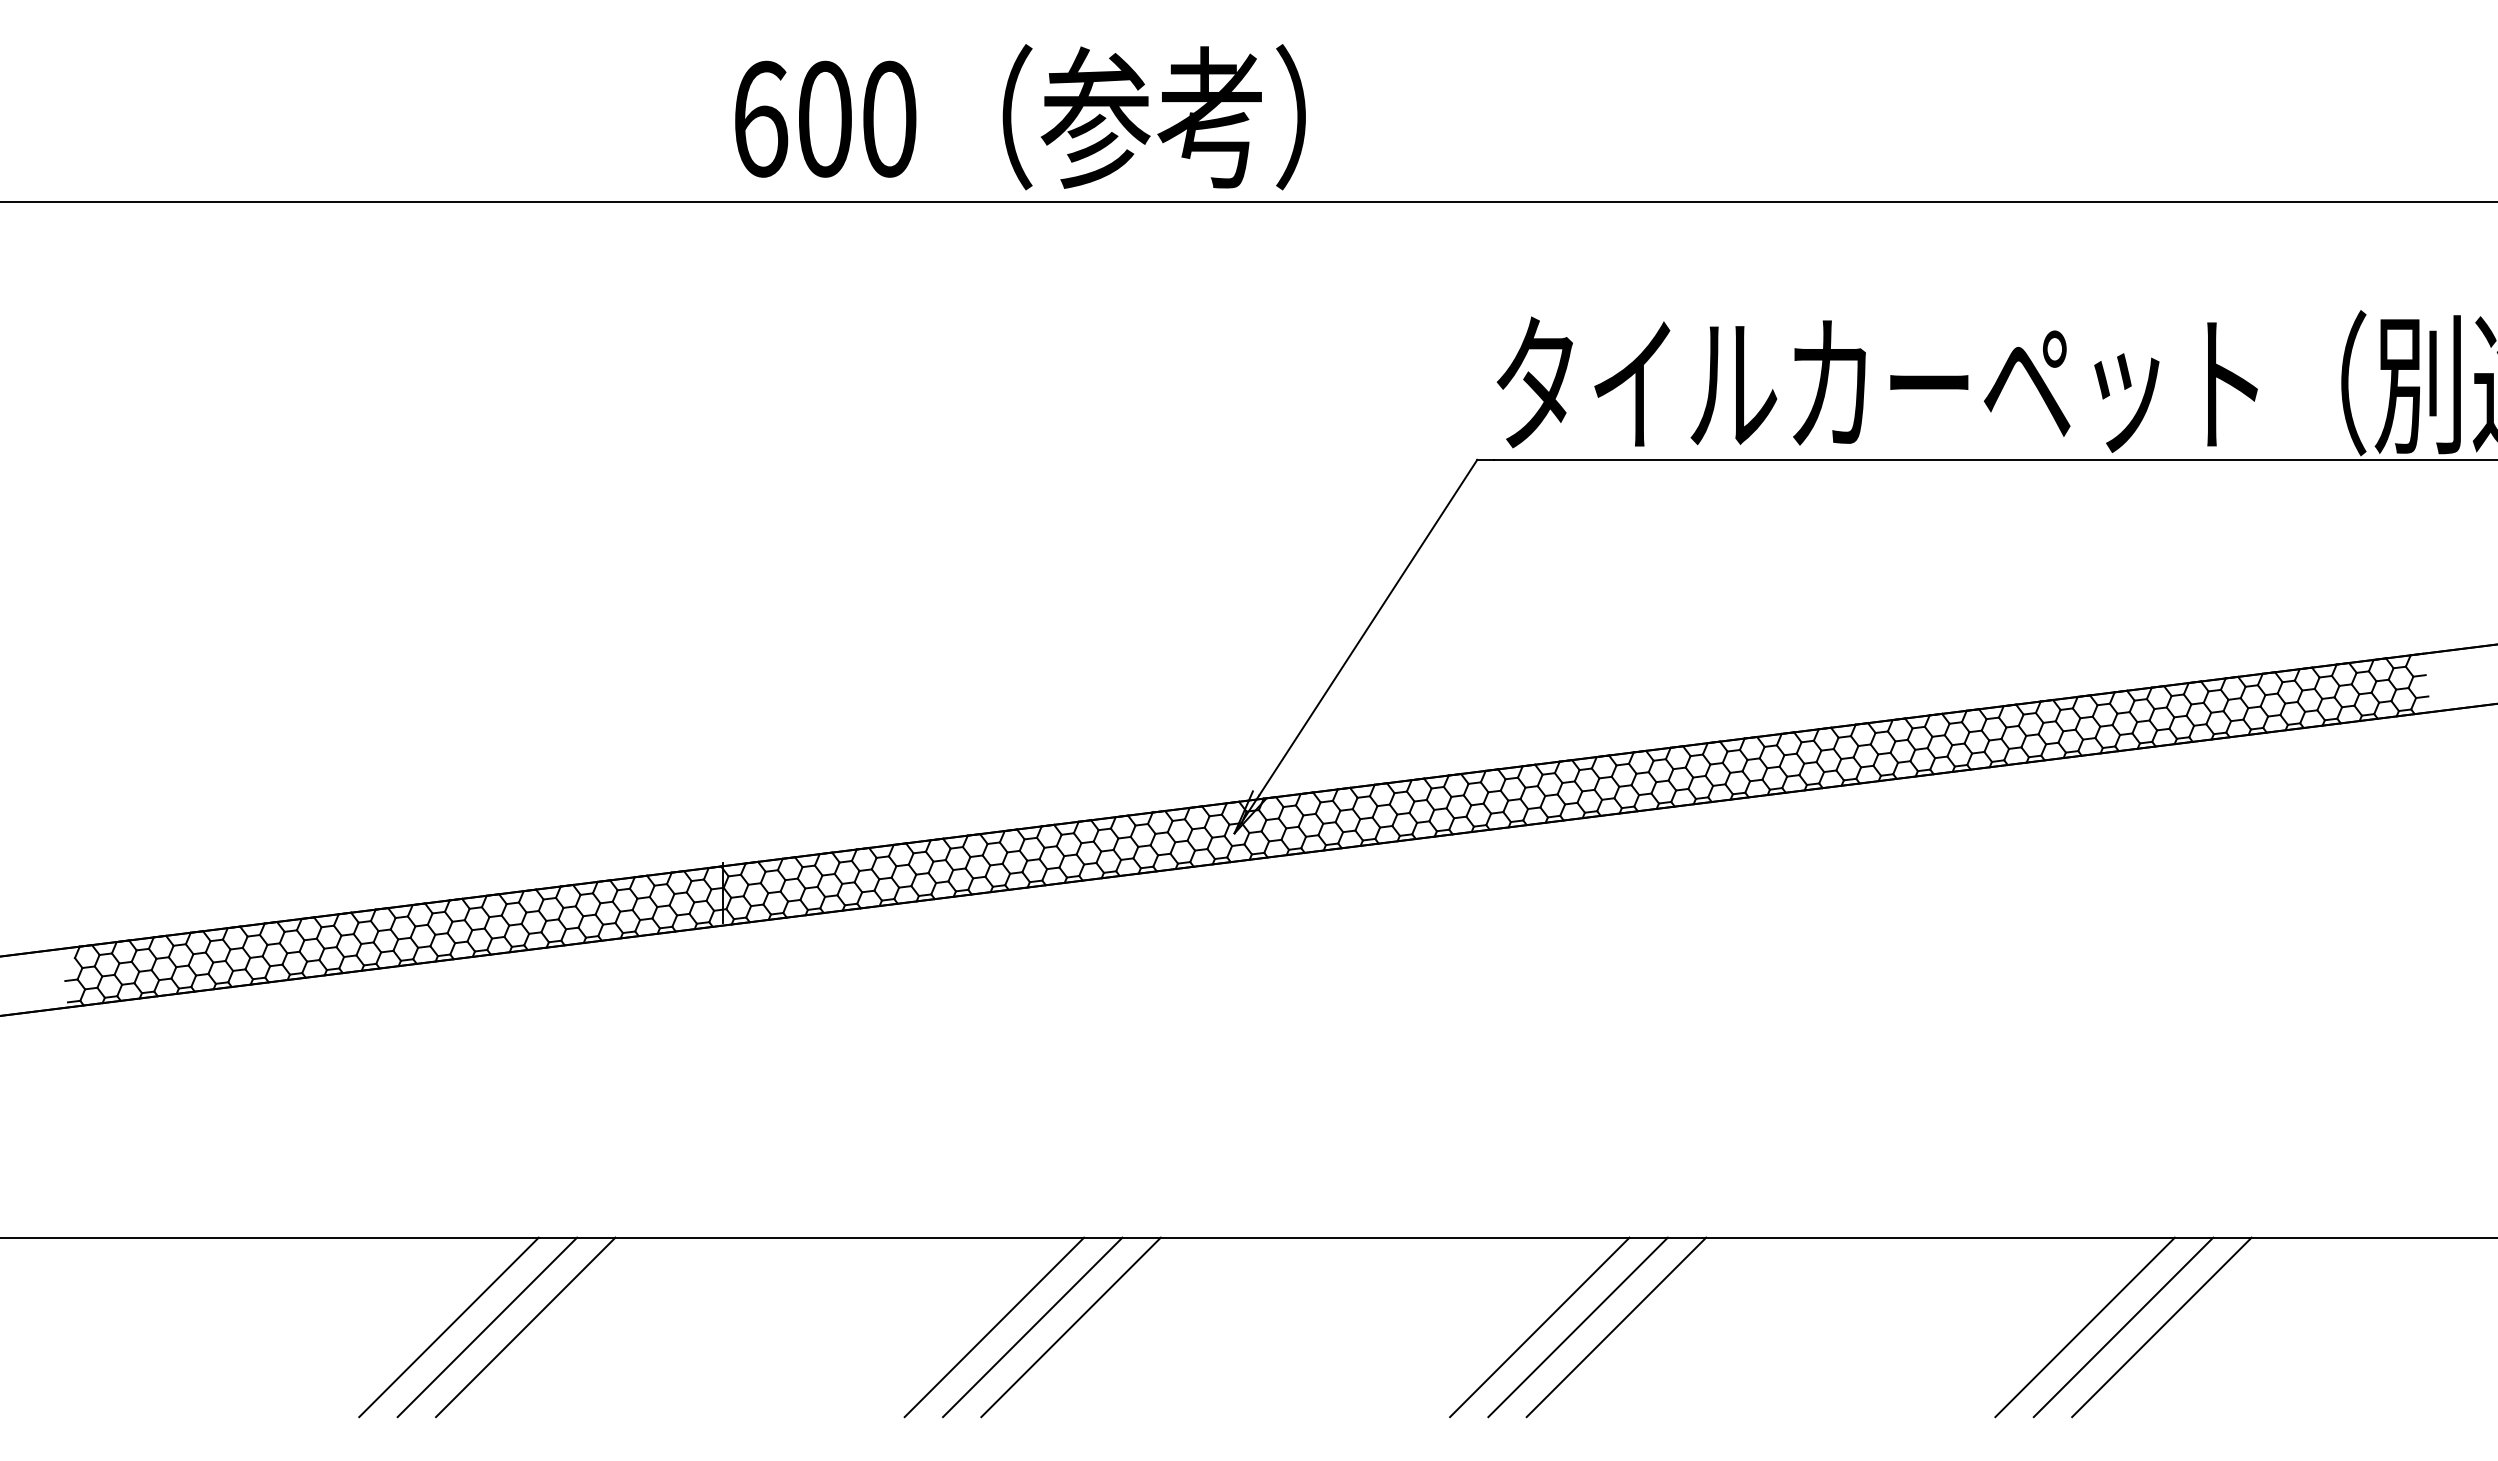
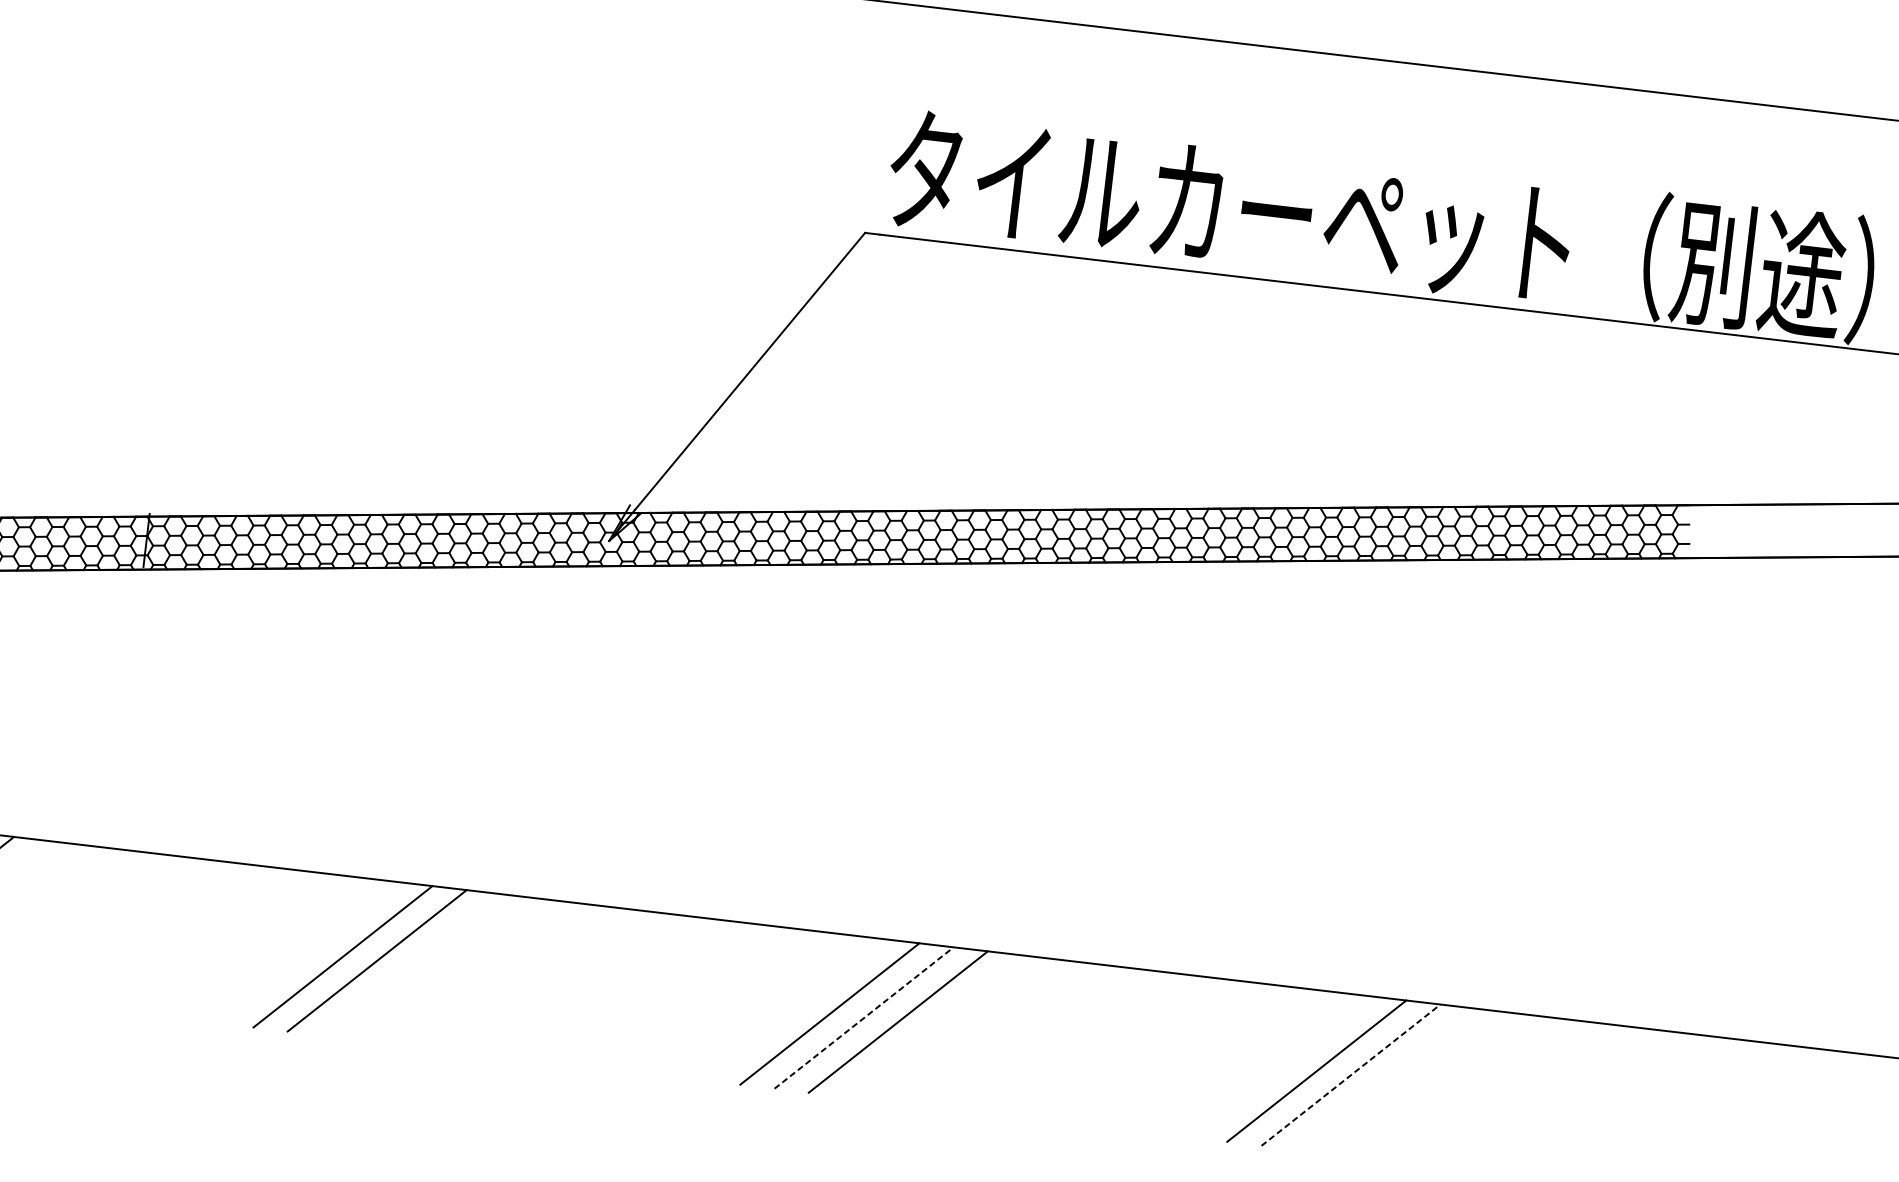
line: (1070, 1327) -> (410, 964), removed
line: (1578, 1327) -> (864, 1018), solid -> dashed
line: (2123, 1327) -> (1351, 1075), solid -> dashed
line: (2161, 1327) -> (1384, 1079), removed

